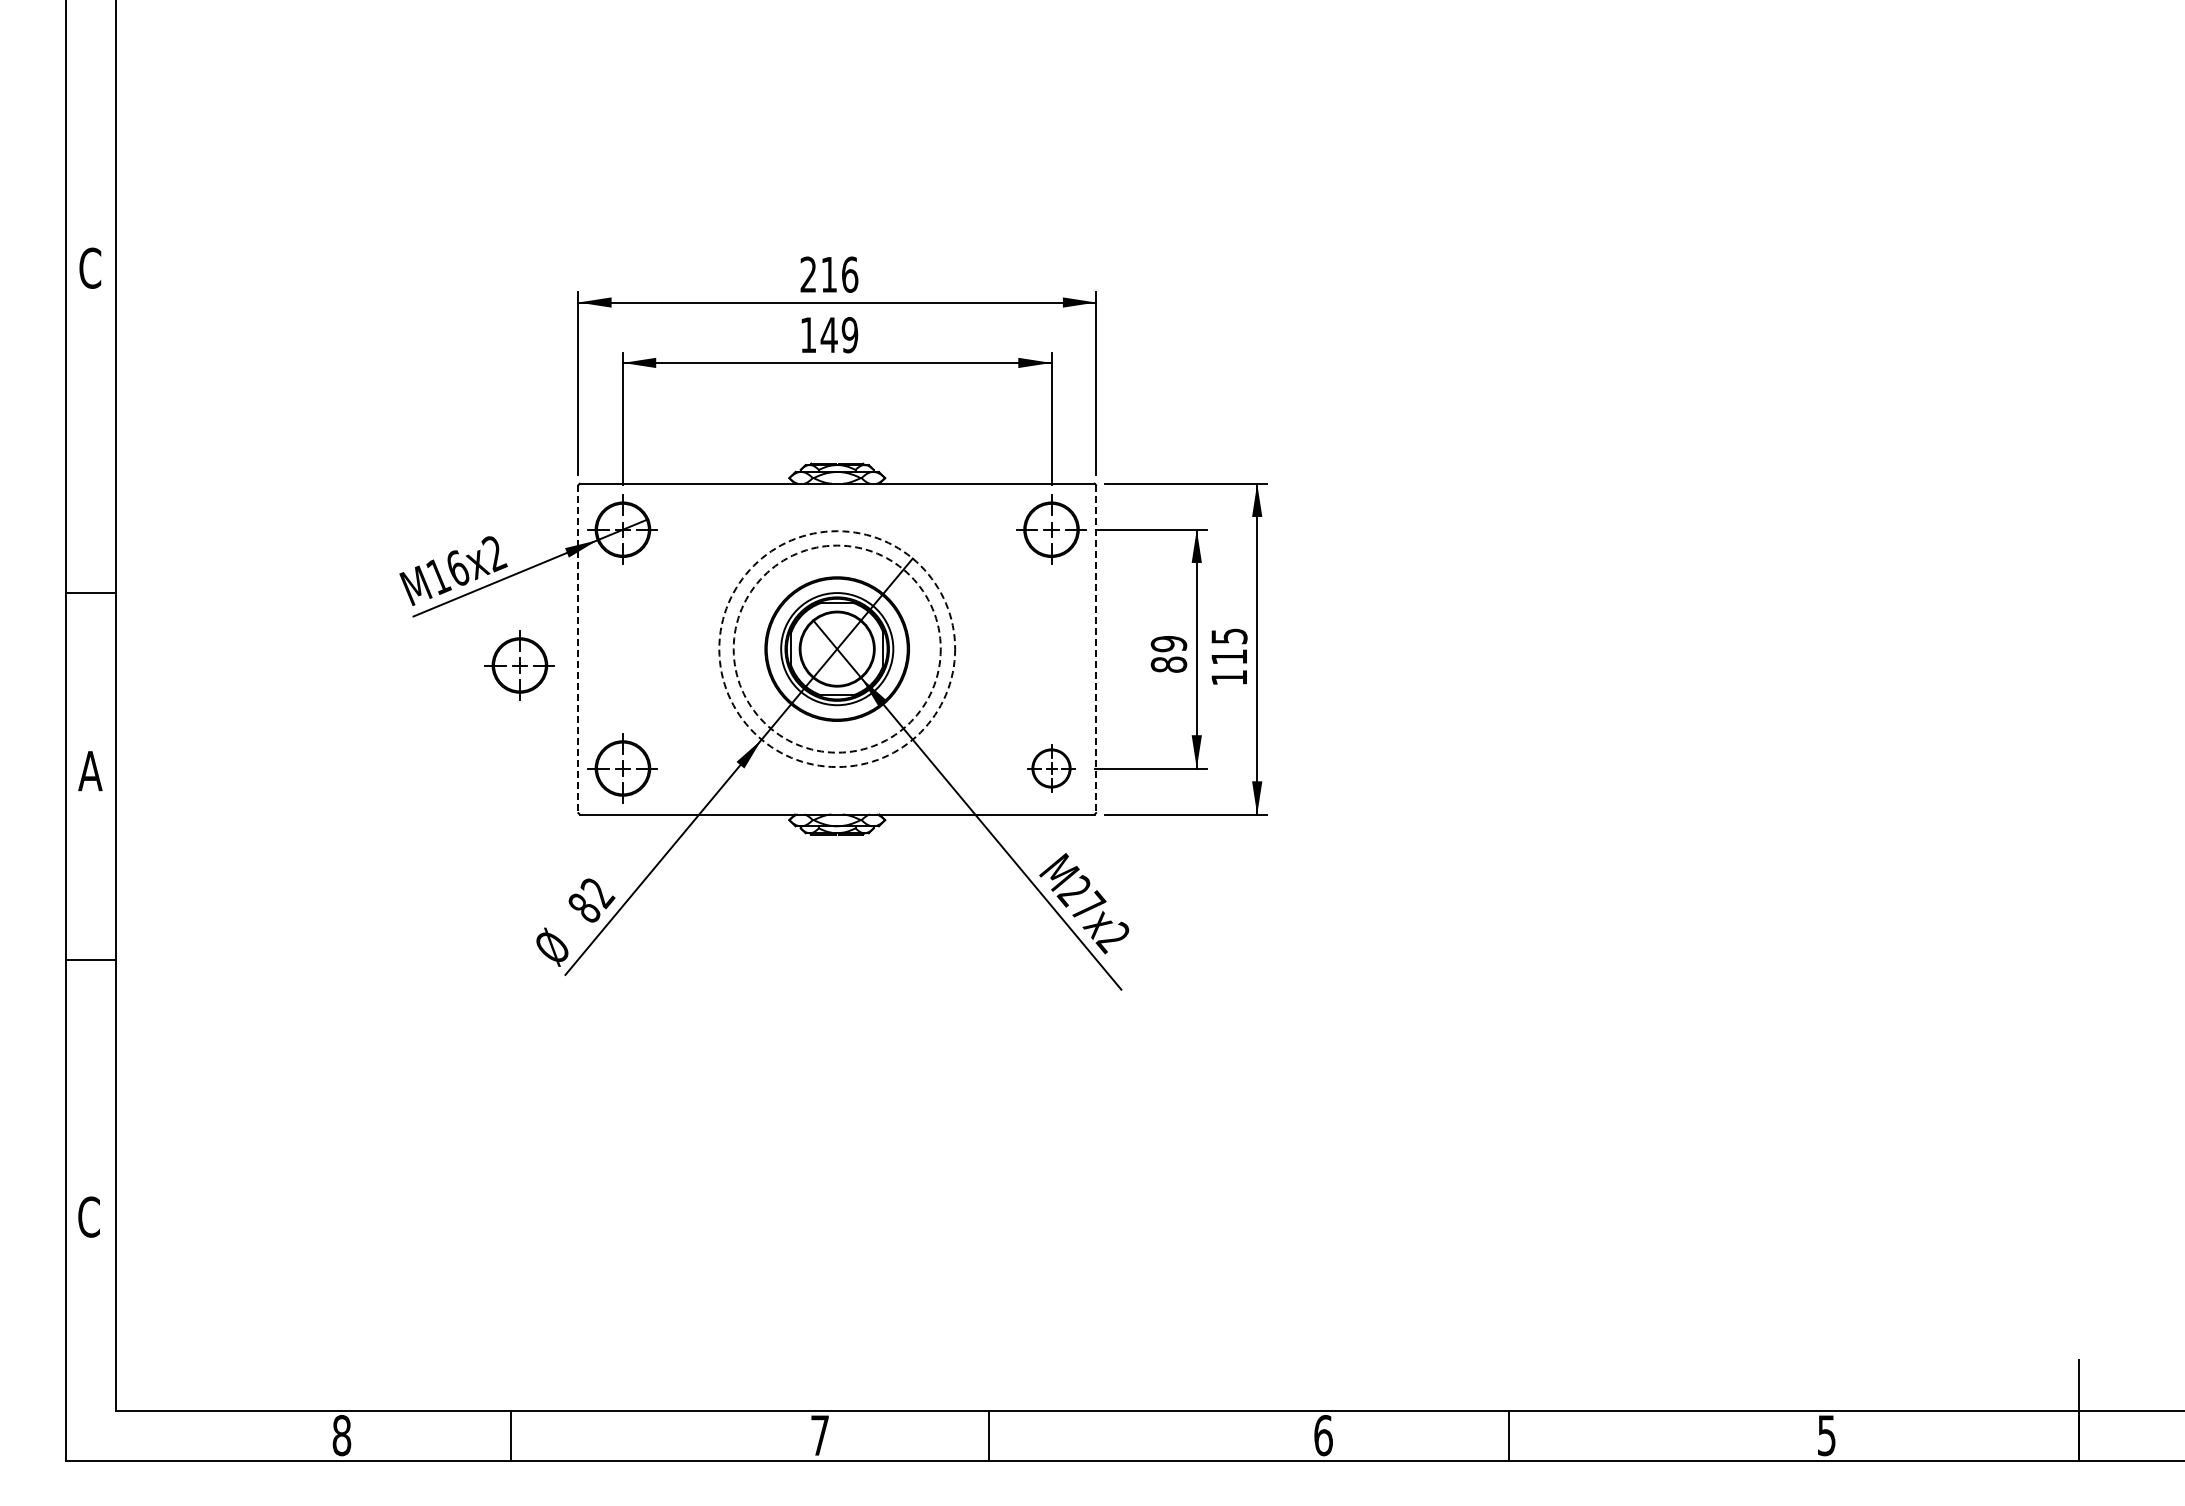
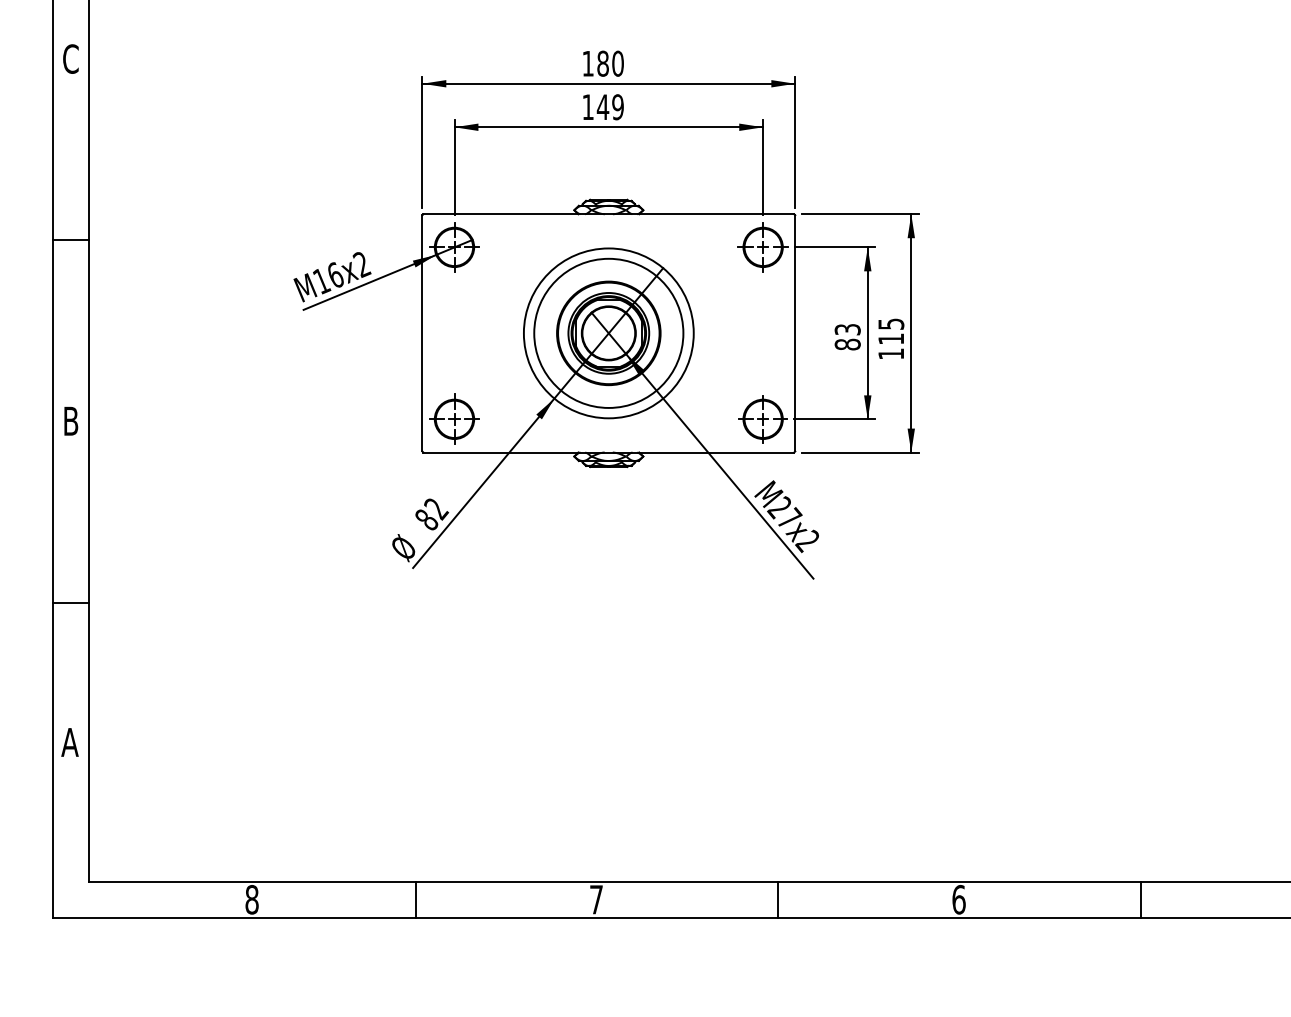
text: (829, 274) -> (603, 63), 216 -> 180
line: (90, 592) -> (71, 240), moved
text: (1169, 644) -> (848, 330), 89 -> 83
circle: (836, 648) -> (608, 332), dashed -> solid
line: (578, 649) -> (422, 333), dashed -> solid
circle: (837, 649) -> (609, 333), dashed -> solid
line: (1096, 649) -> (795, 333), dashed -> solid
part: (519, 665) -> (379, 345), removed
part: (1051, 768) -> (763, 419), size x1.43
text: (90, 771) -> (71, 421), A -> B
line: (90, 959) -> (71, 602), moved
text: (88, 1216) -> (69, 742), C -> A
line: (510, 1435) -> (415, 899), moved
line: (989, 1435) -> (778, 899), moved
line: (1508, 1435) -> (1140, 899), moved

